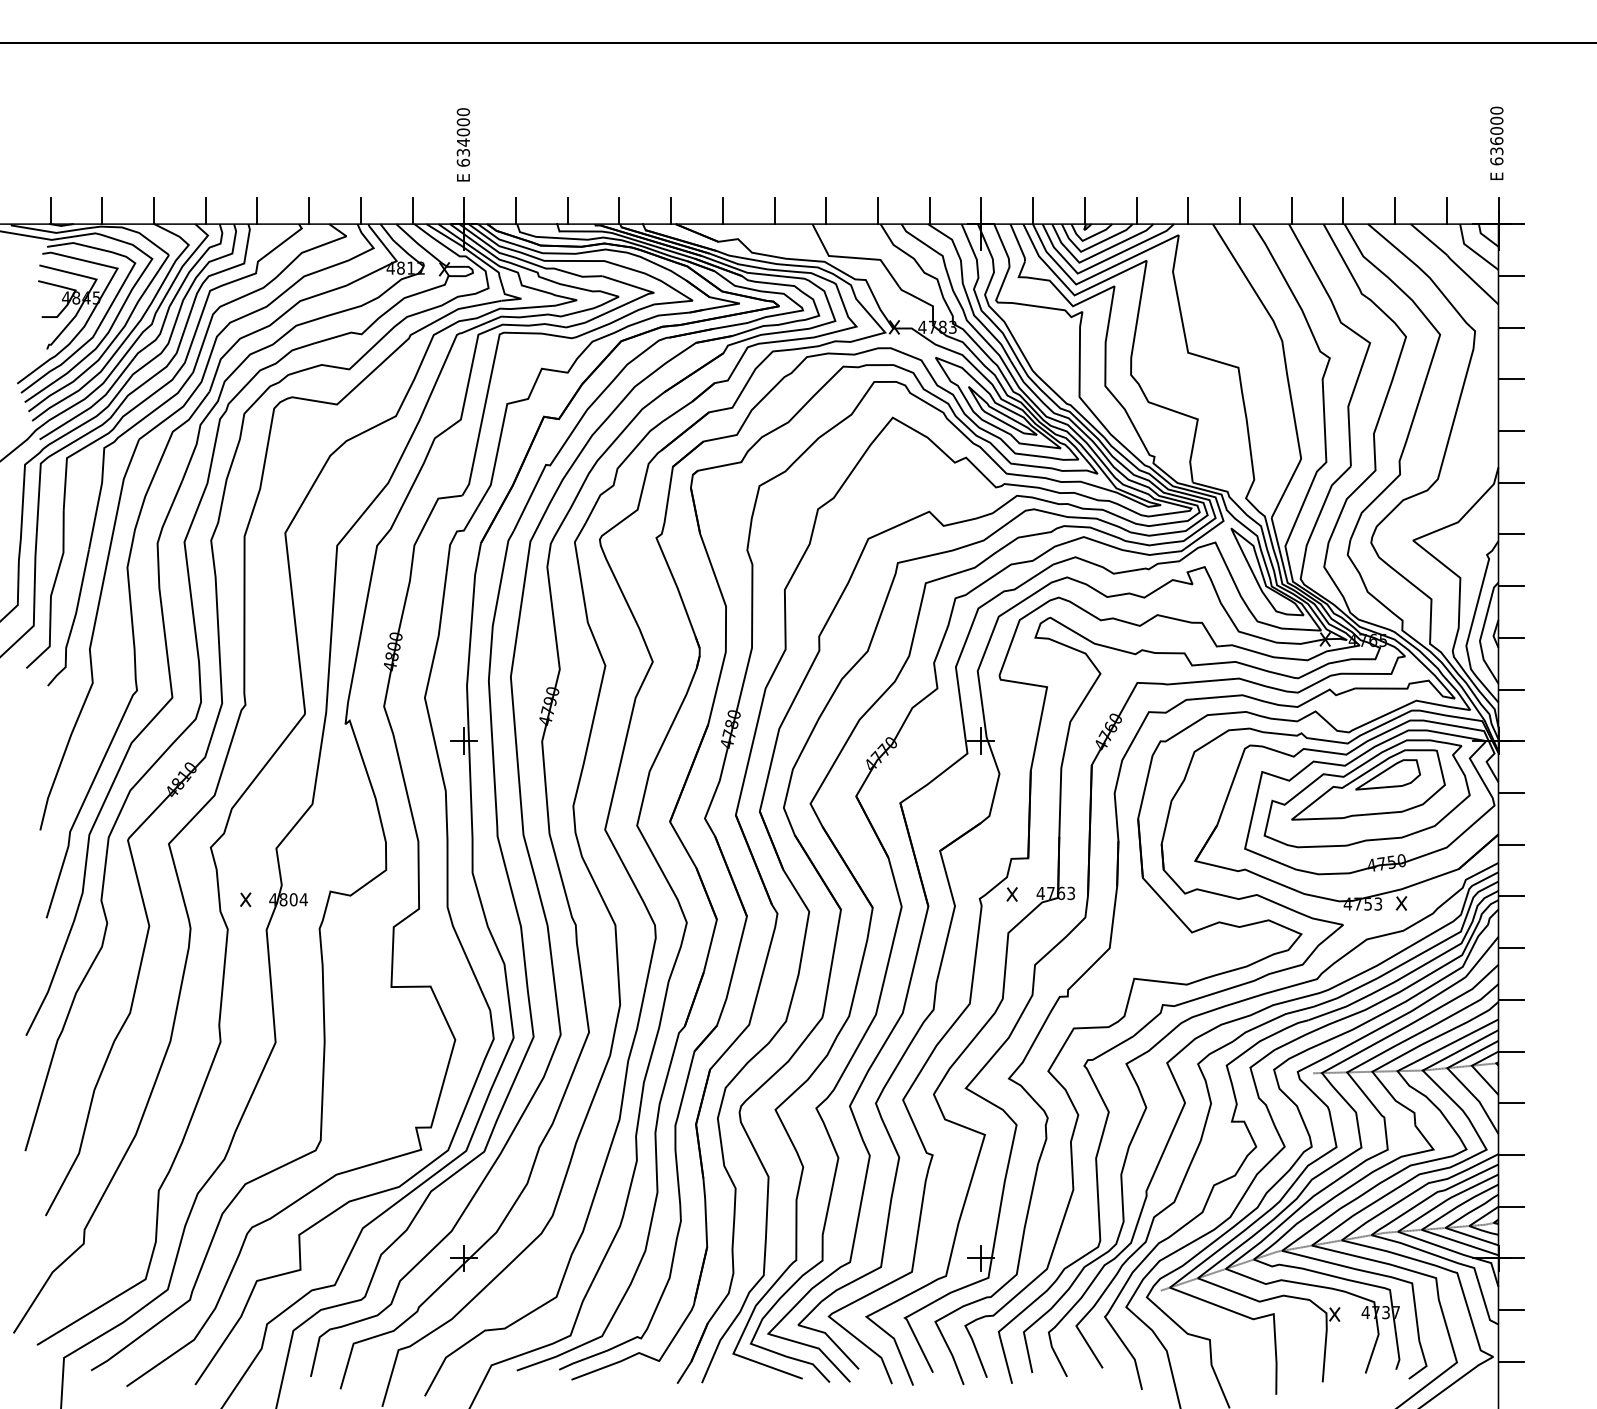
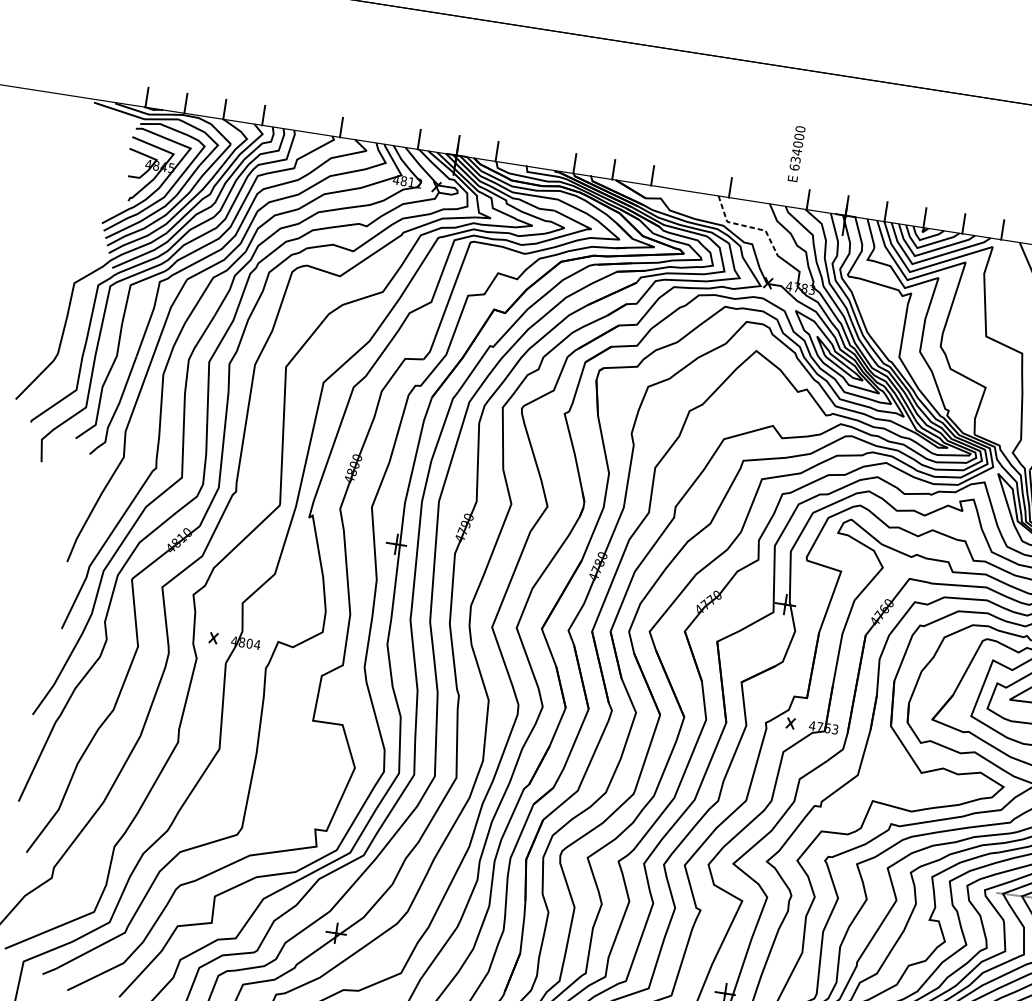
text: (463, 144) -> (796, 153), moved
line: (257, 211) -> (302, 121), removed
line: (360, 211) -> (380, 133), removed
line: (567, 211) -> (535, 157), removed
line: (774, 211) -> (691, 182), removed
line: (877, 211) -> (768, 194), removed
line: (853, 257) -> (745, 225), solid -> dashed

